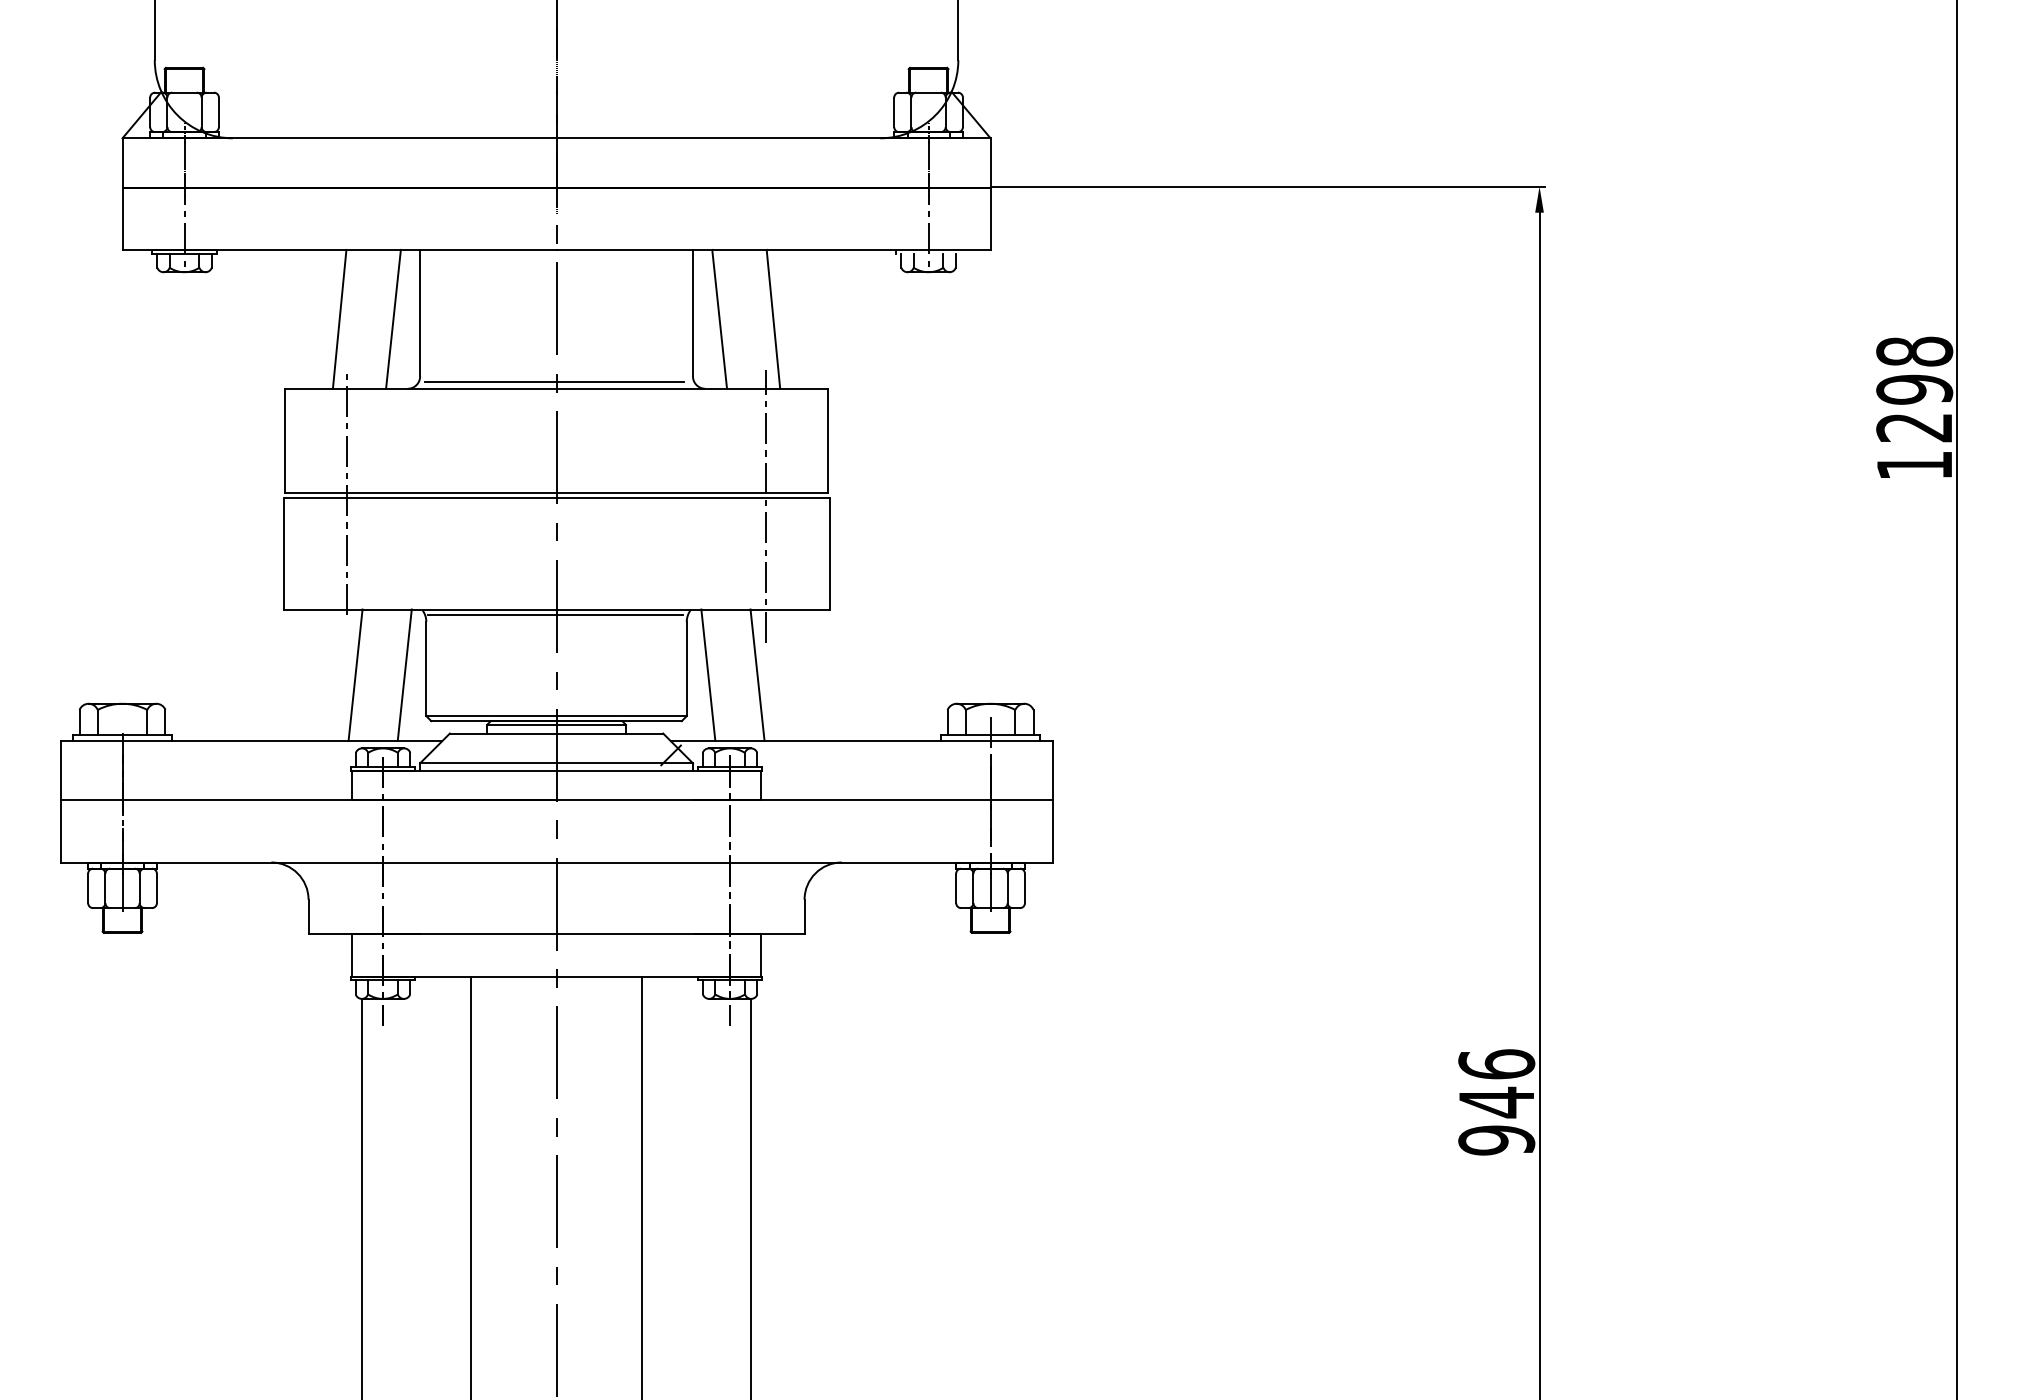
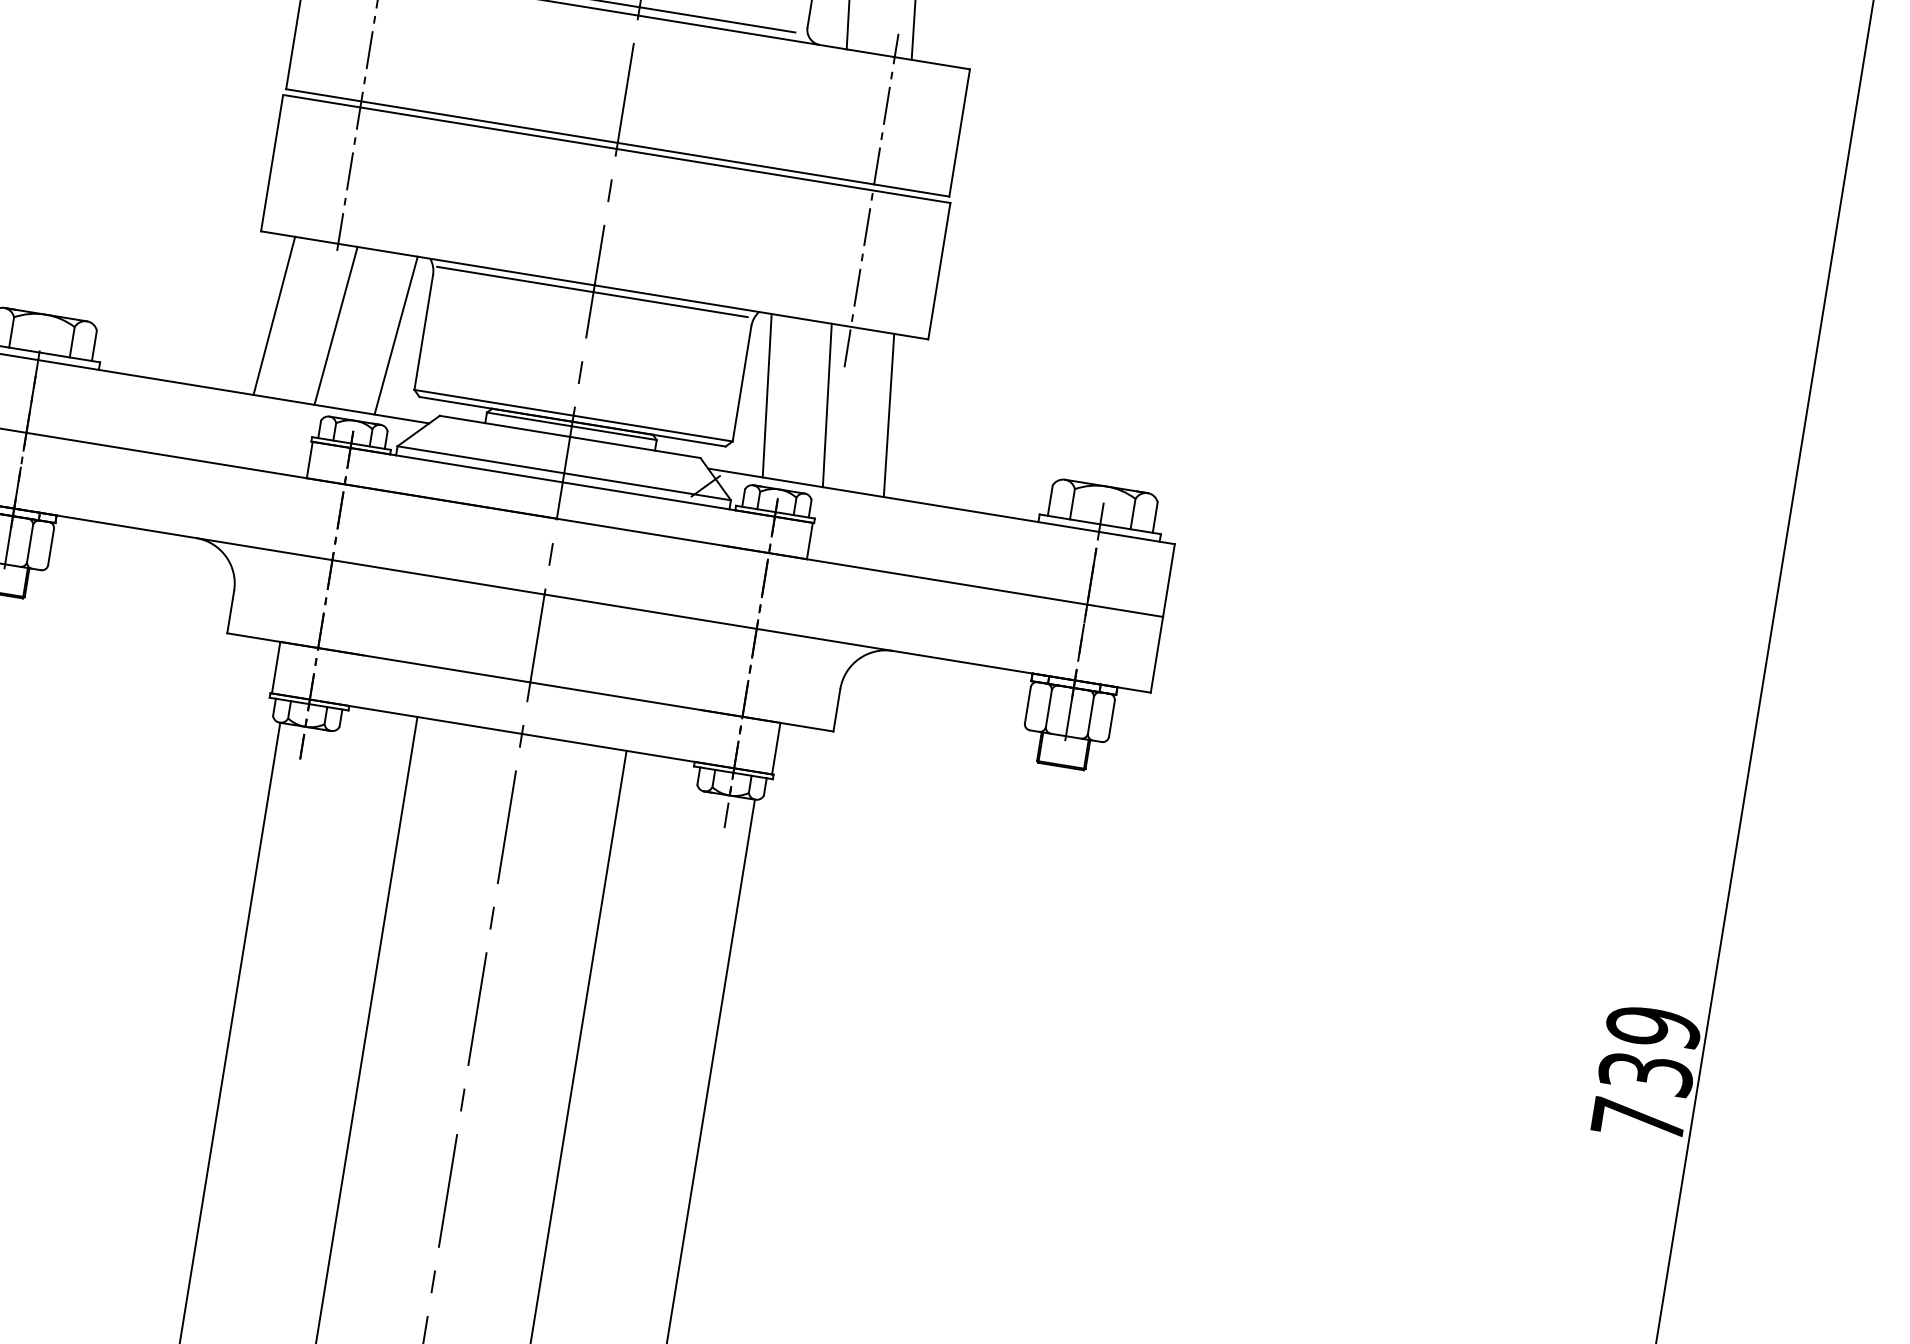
line: (304, 674) -> (273, 314), added
line: (807, 674) -> (888, 414), added
text: (1496, 1102) -> (1645, 1073), 946 -> 739

